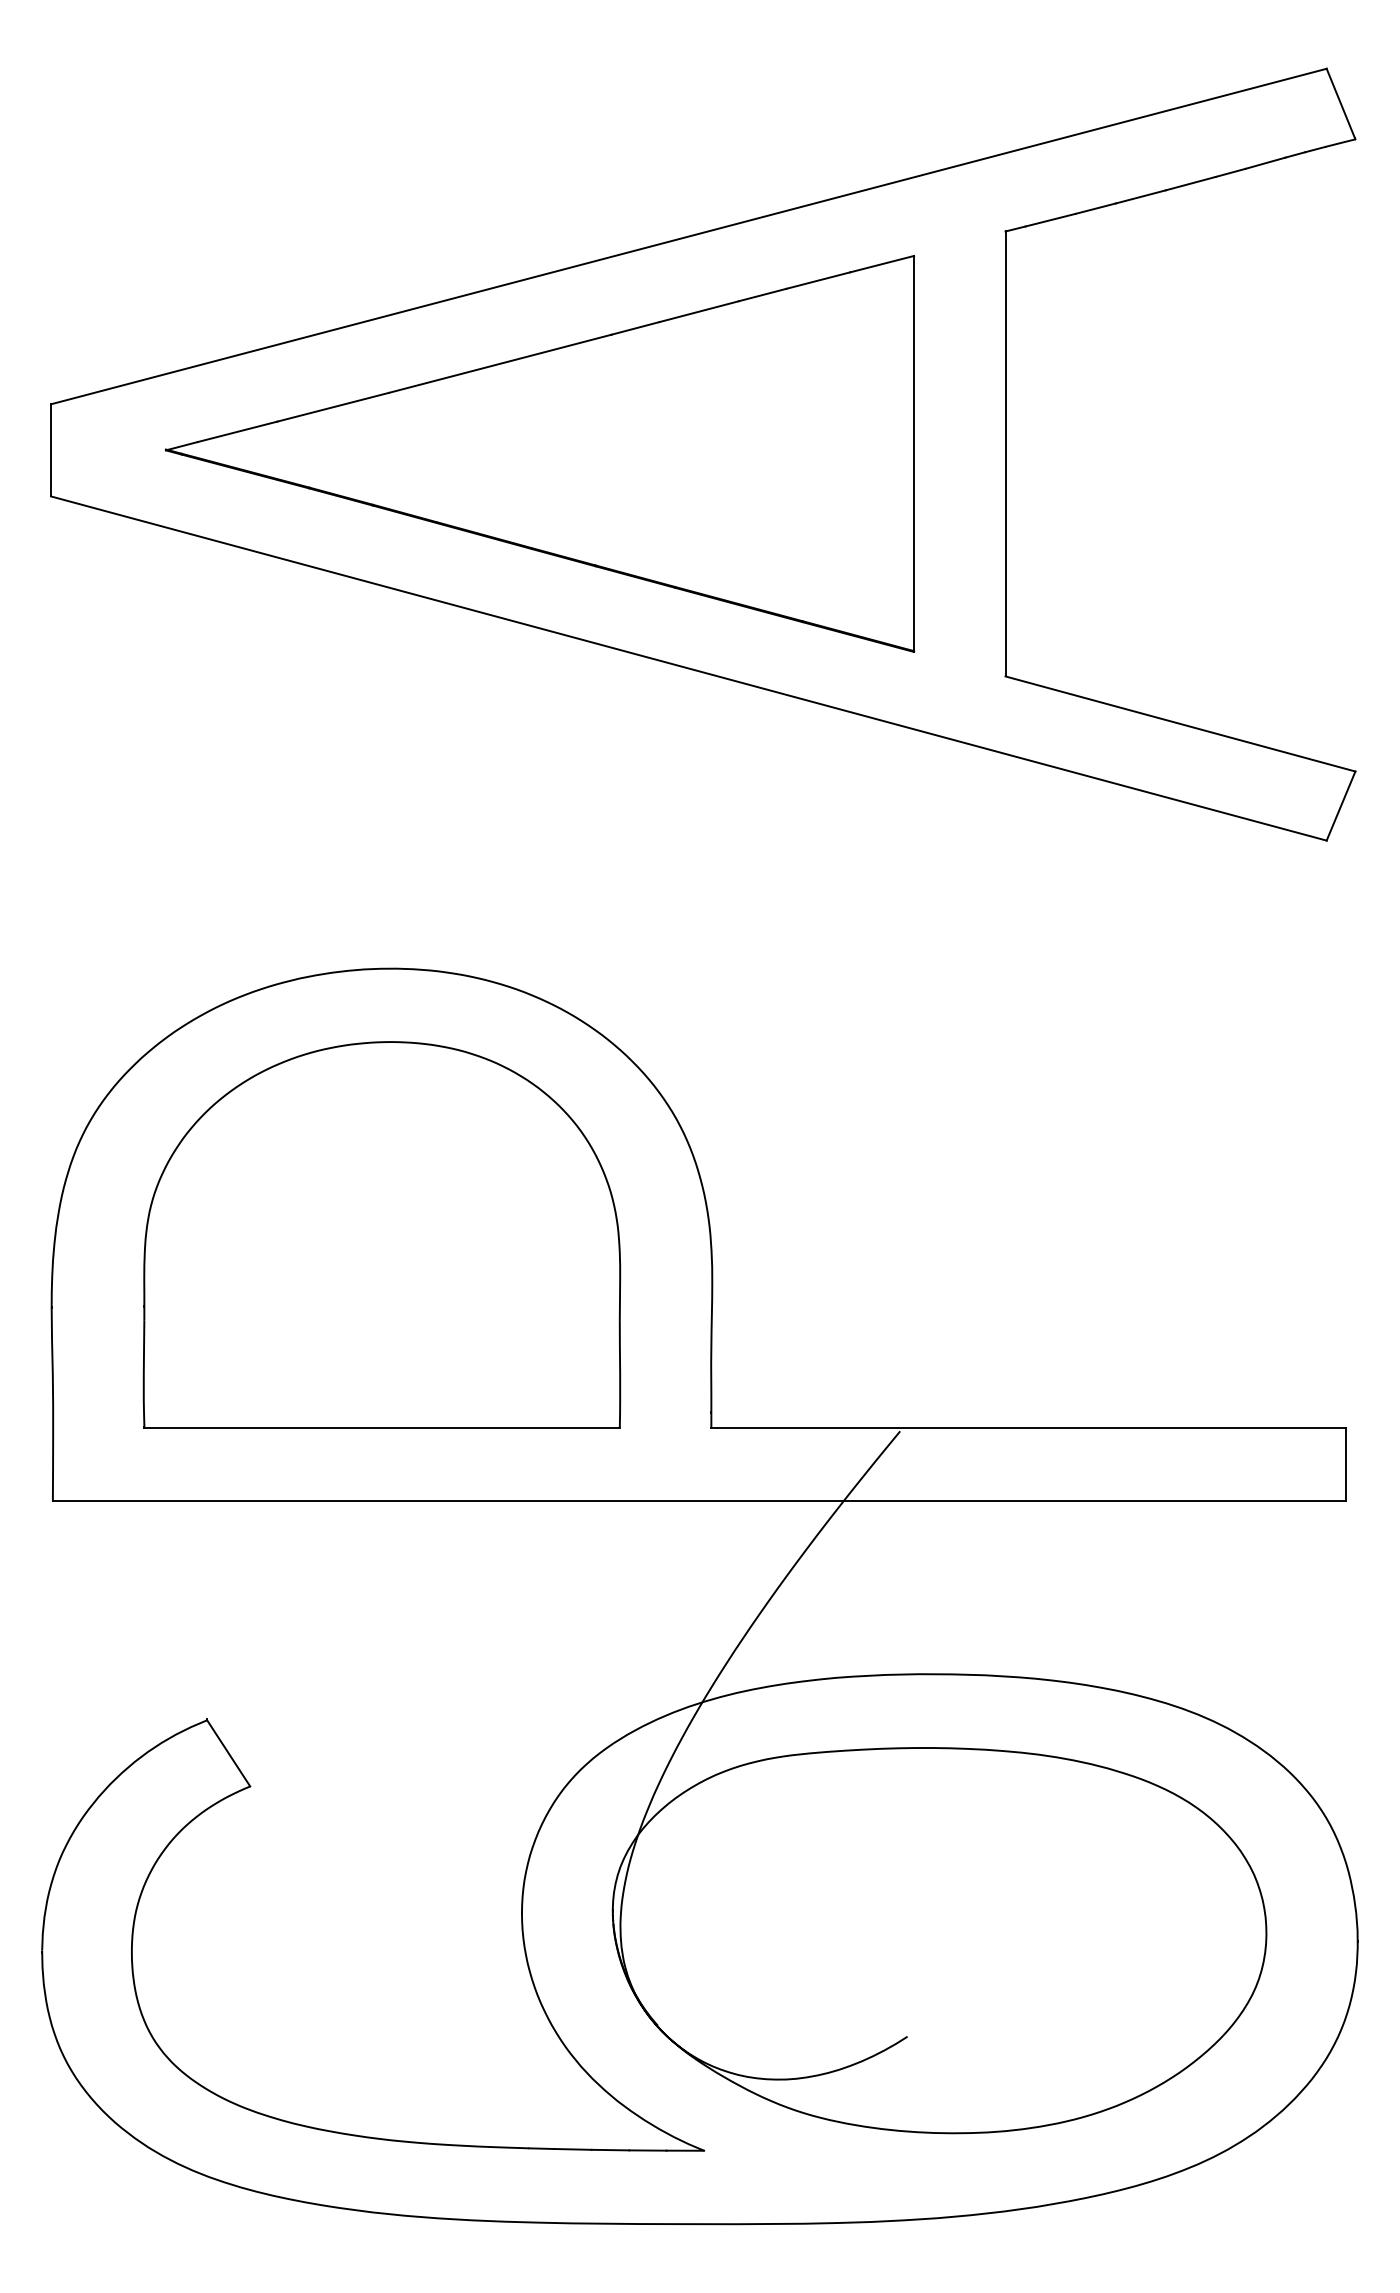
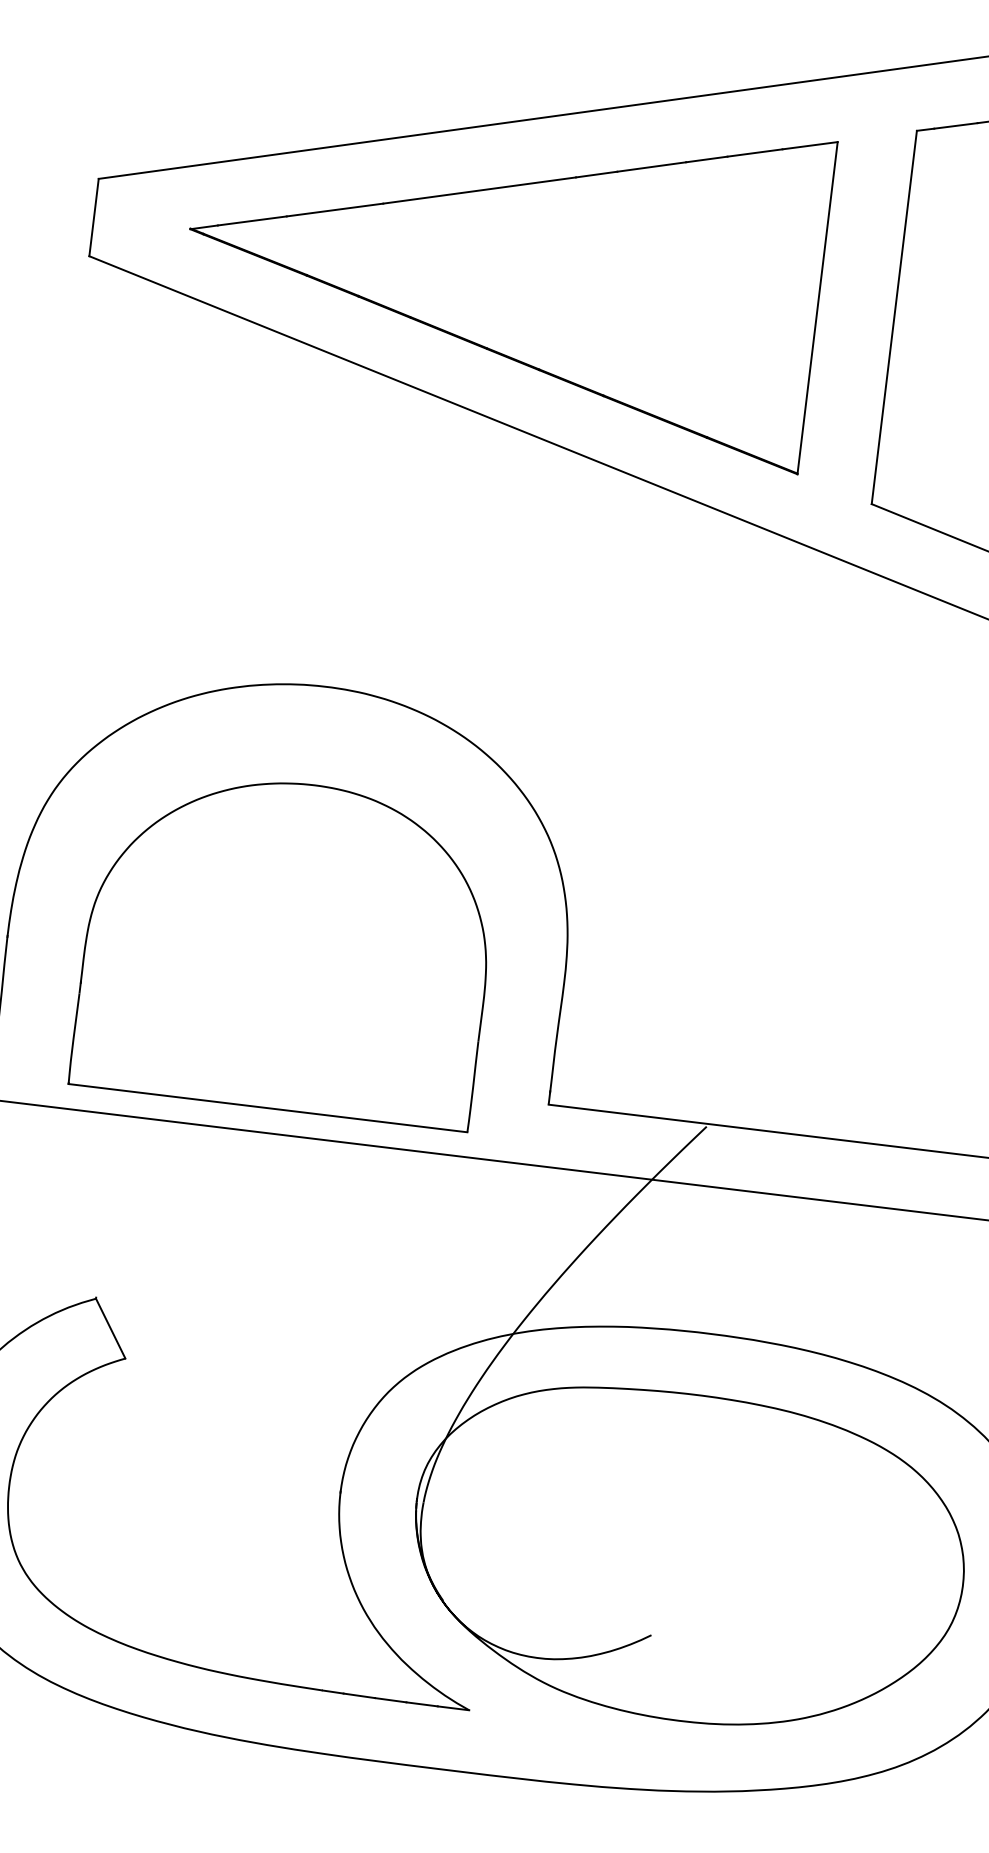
part: (381, 1234) -> (287, 945), moved

